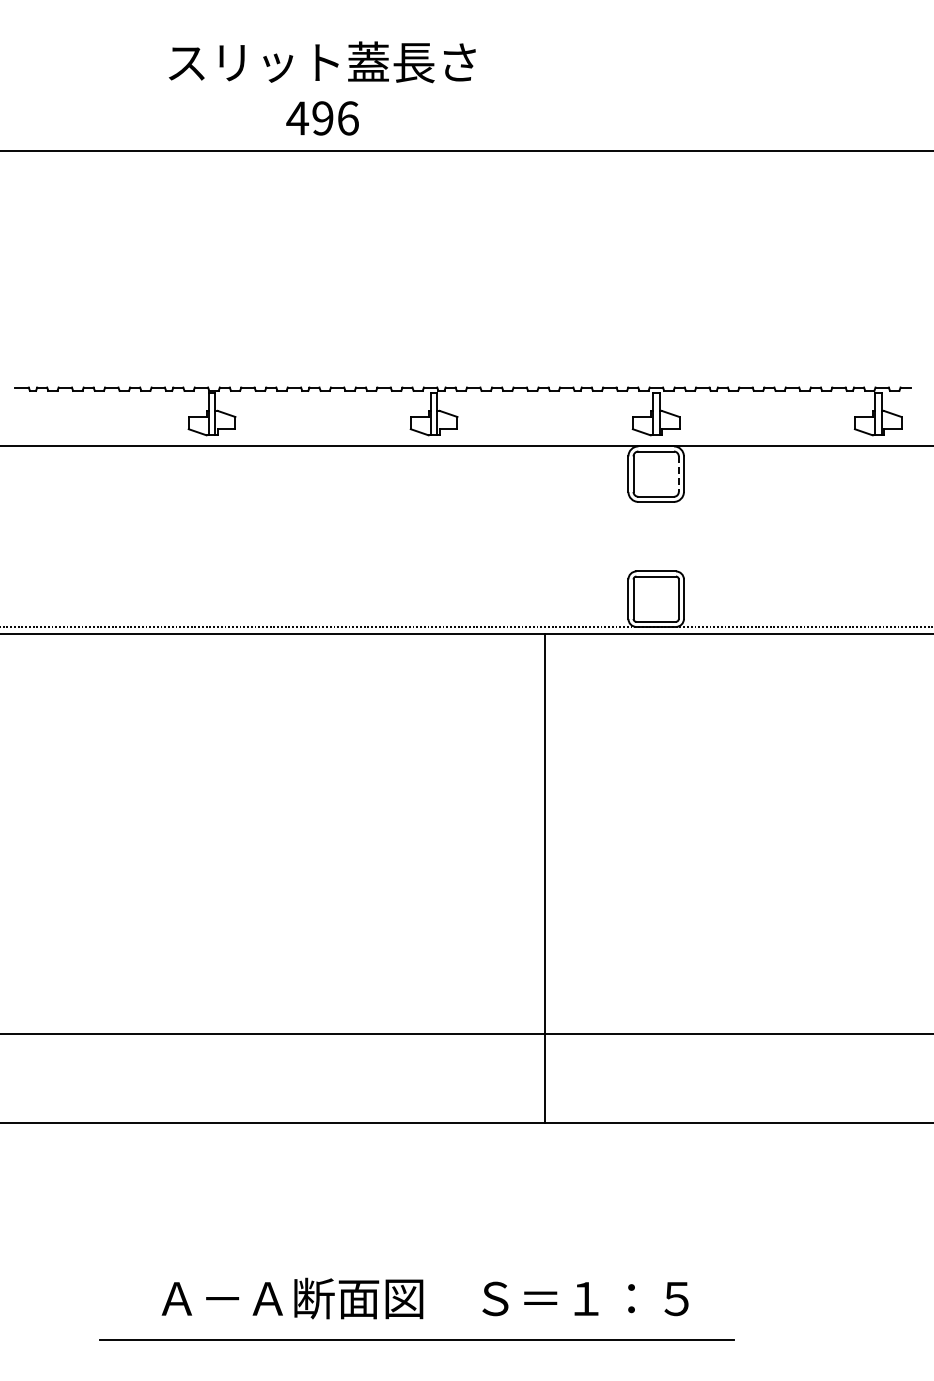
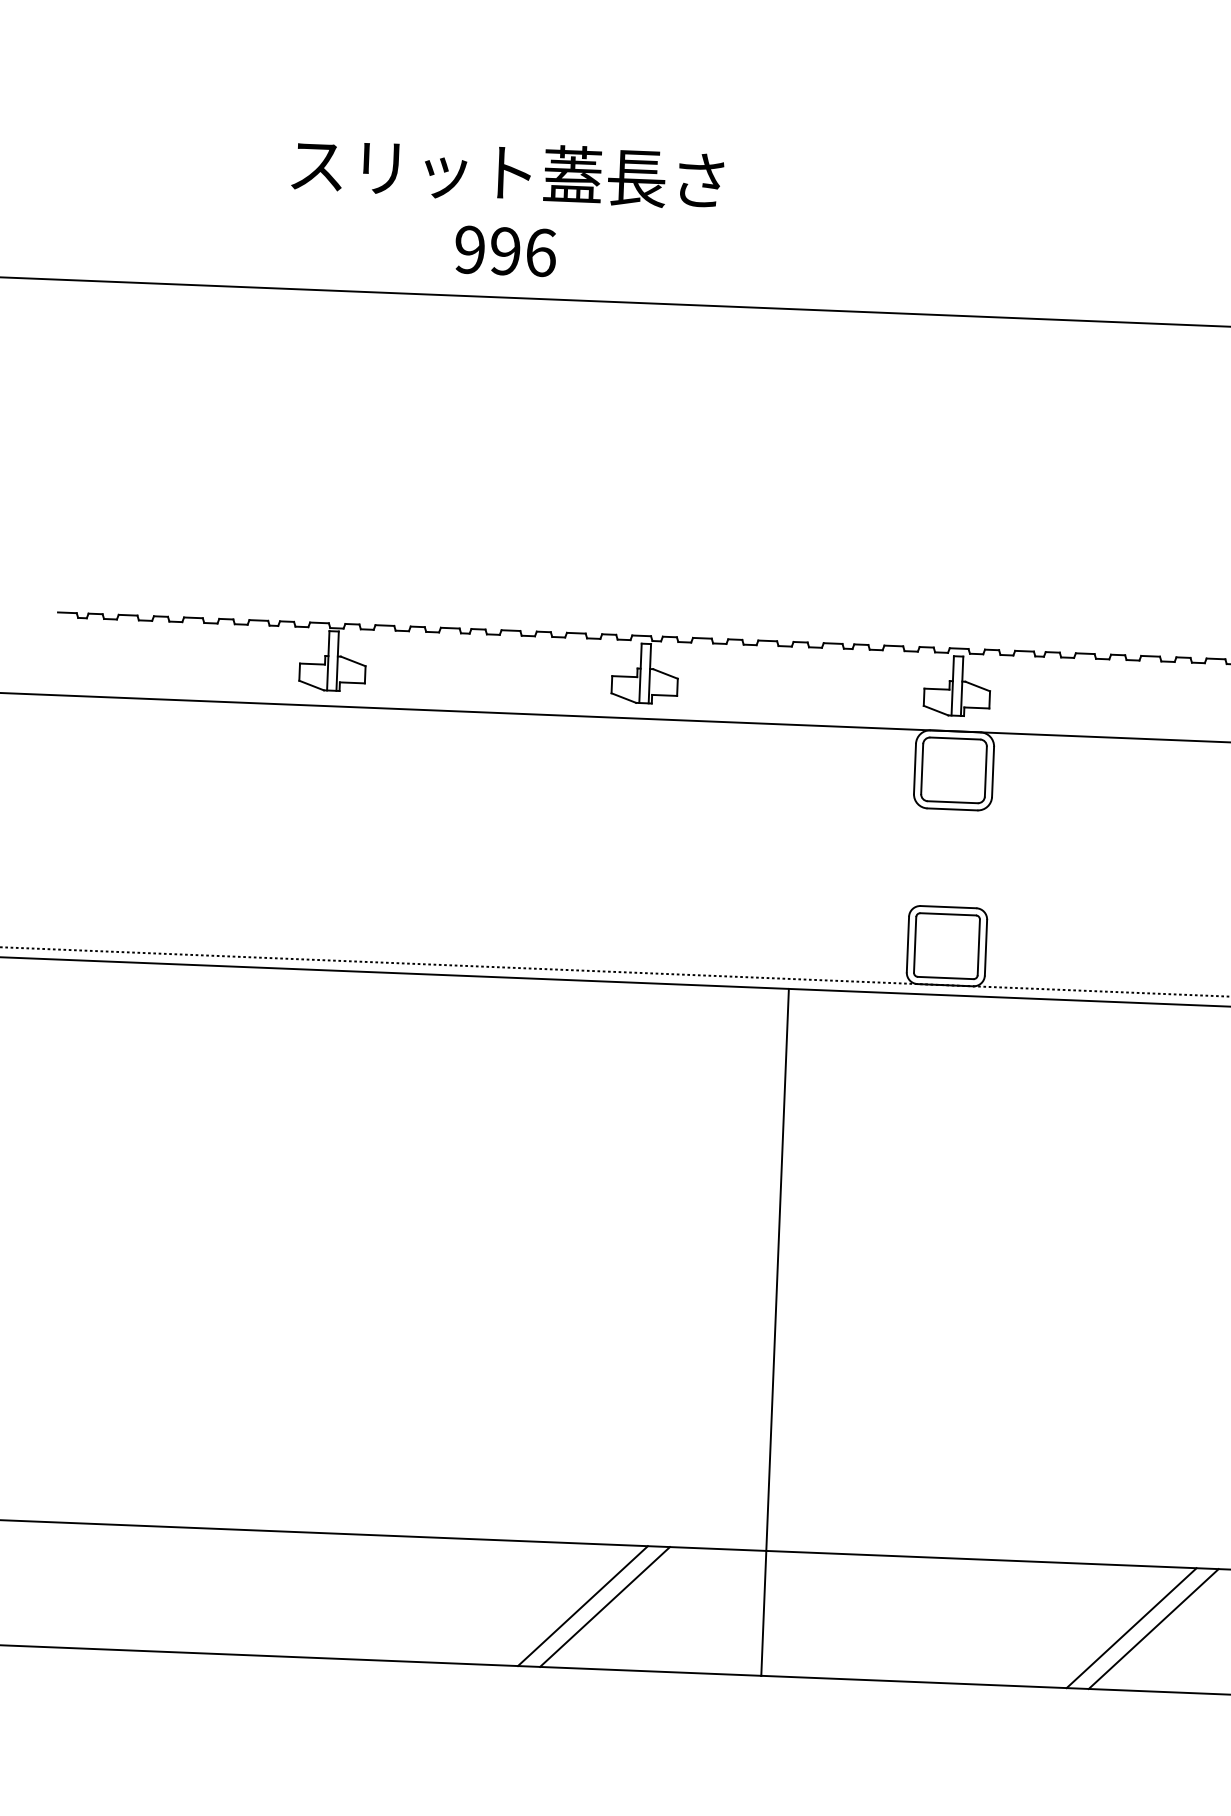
text: (297, 118) -> (469, 250), 496 -> 996
line: (678, 474) -> (985, 772), dashed -> solid
line: (416, 1077) -> (582, 1605), added
line: (431, 1077) -> (604, 1606), added
line: (806, 1077) -> (1131, 1627), added
line: (822, 1077) -> (1153, 1628), added

